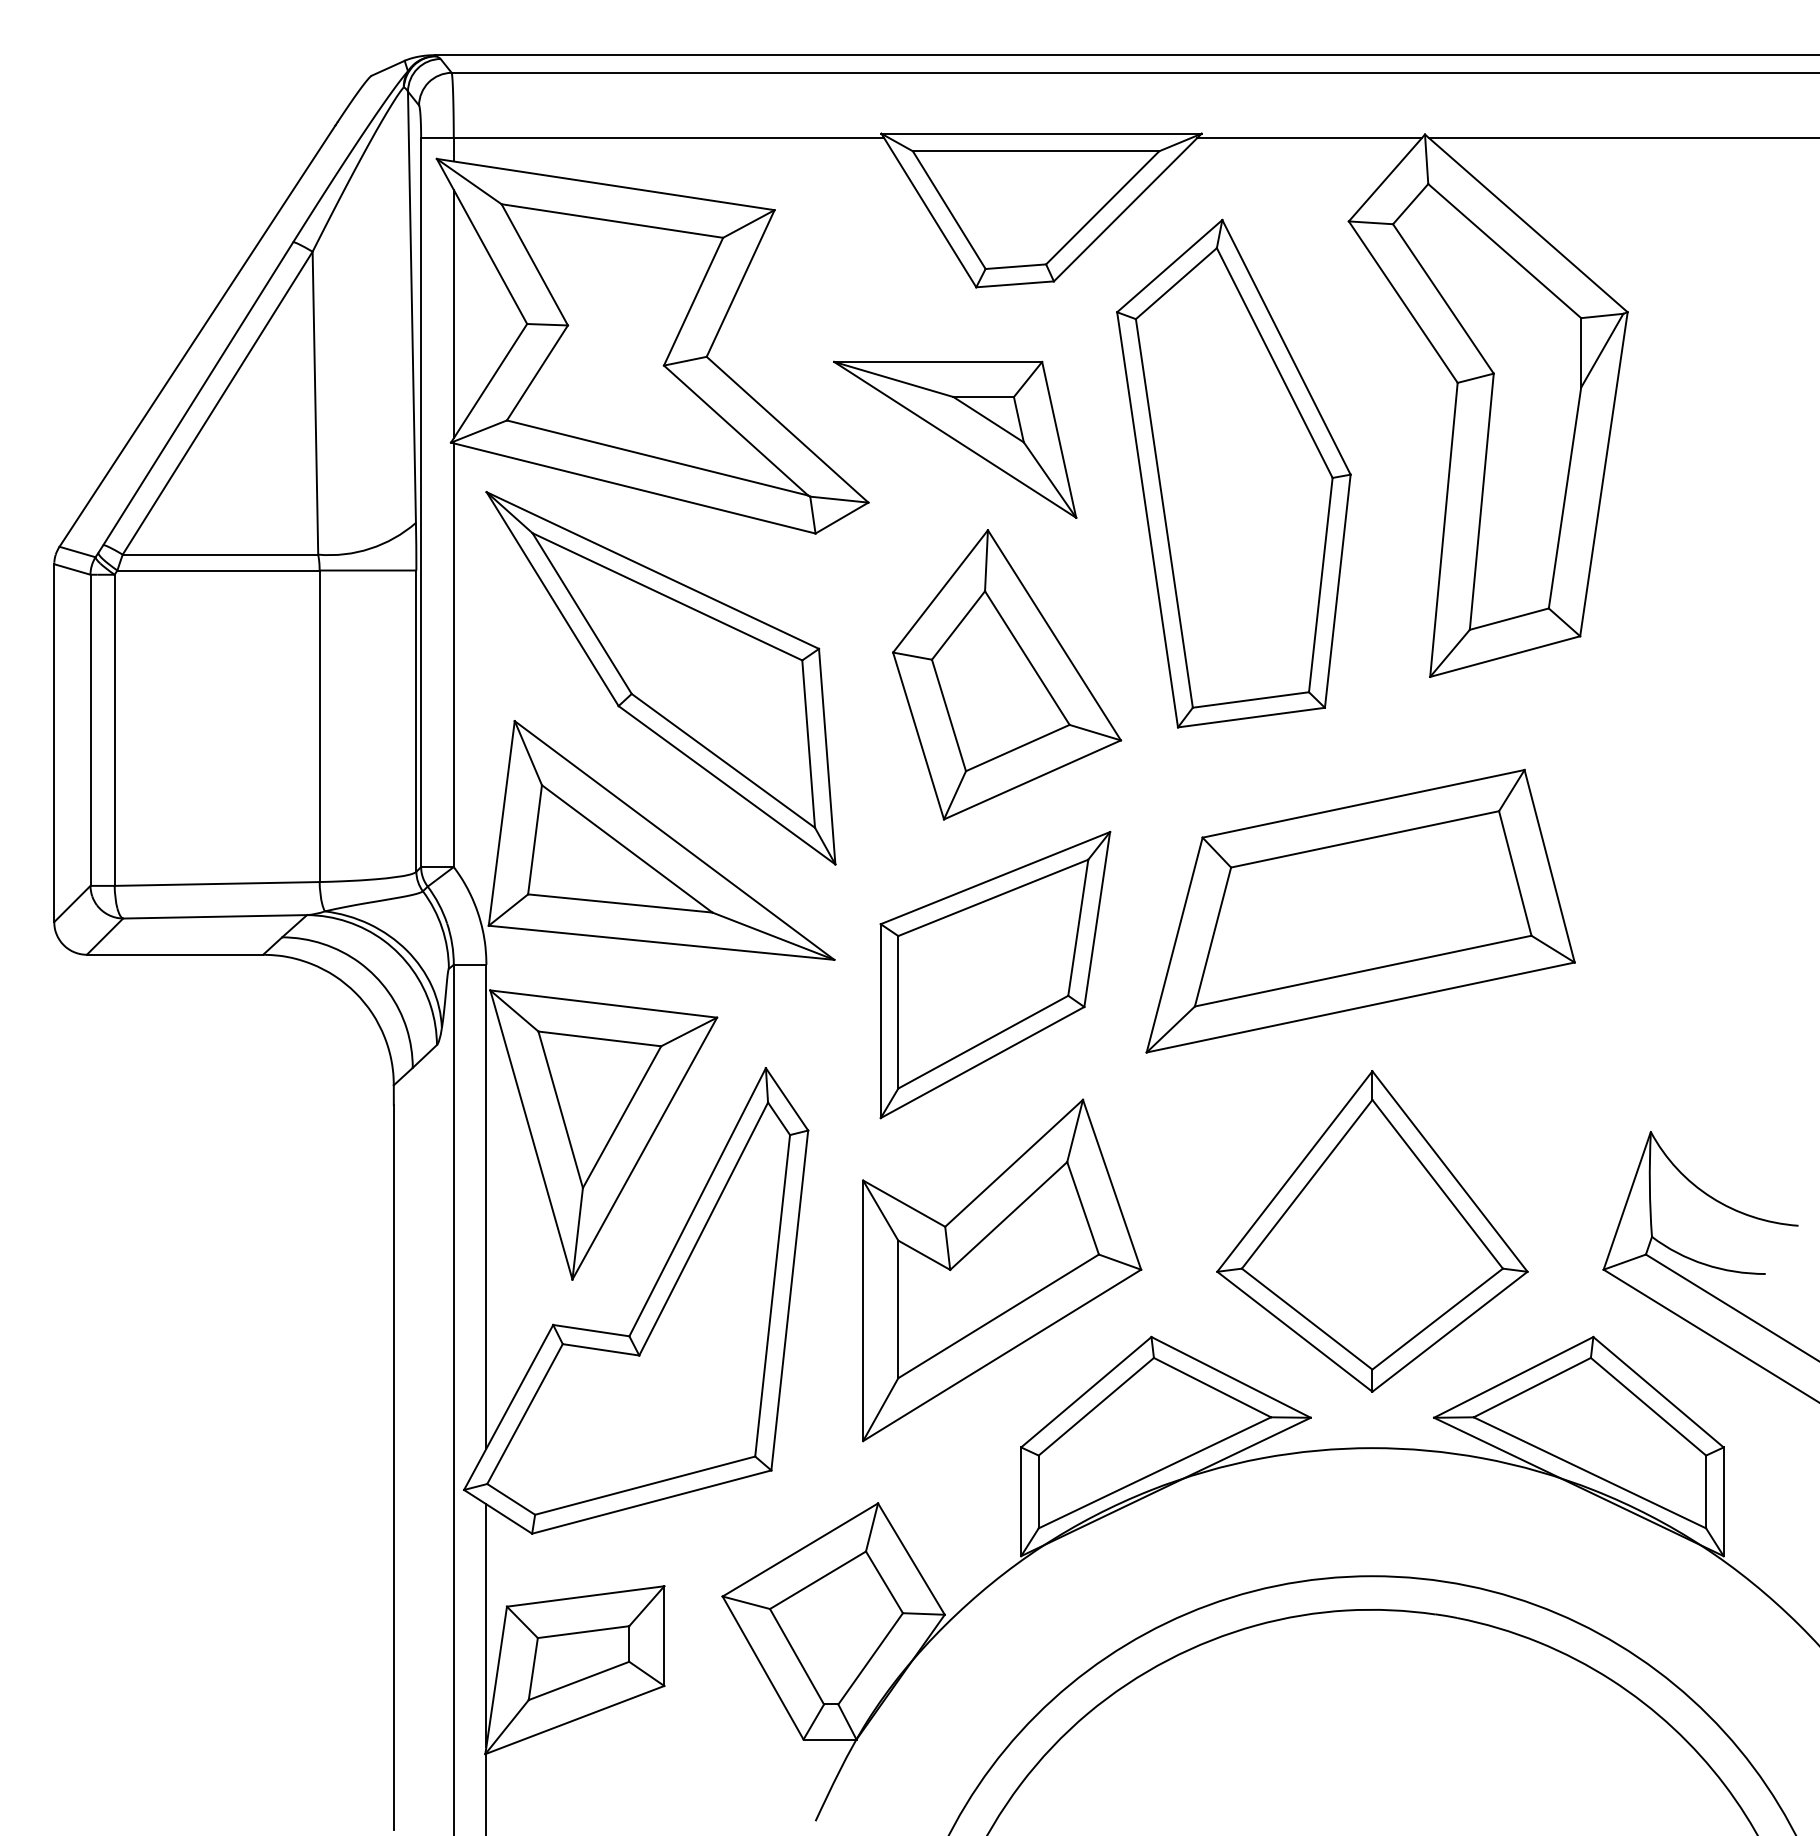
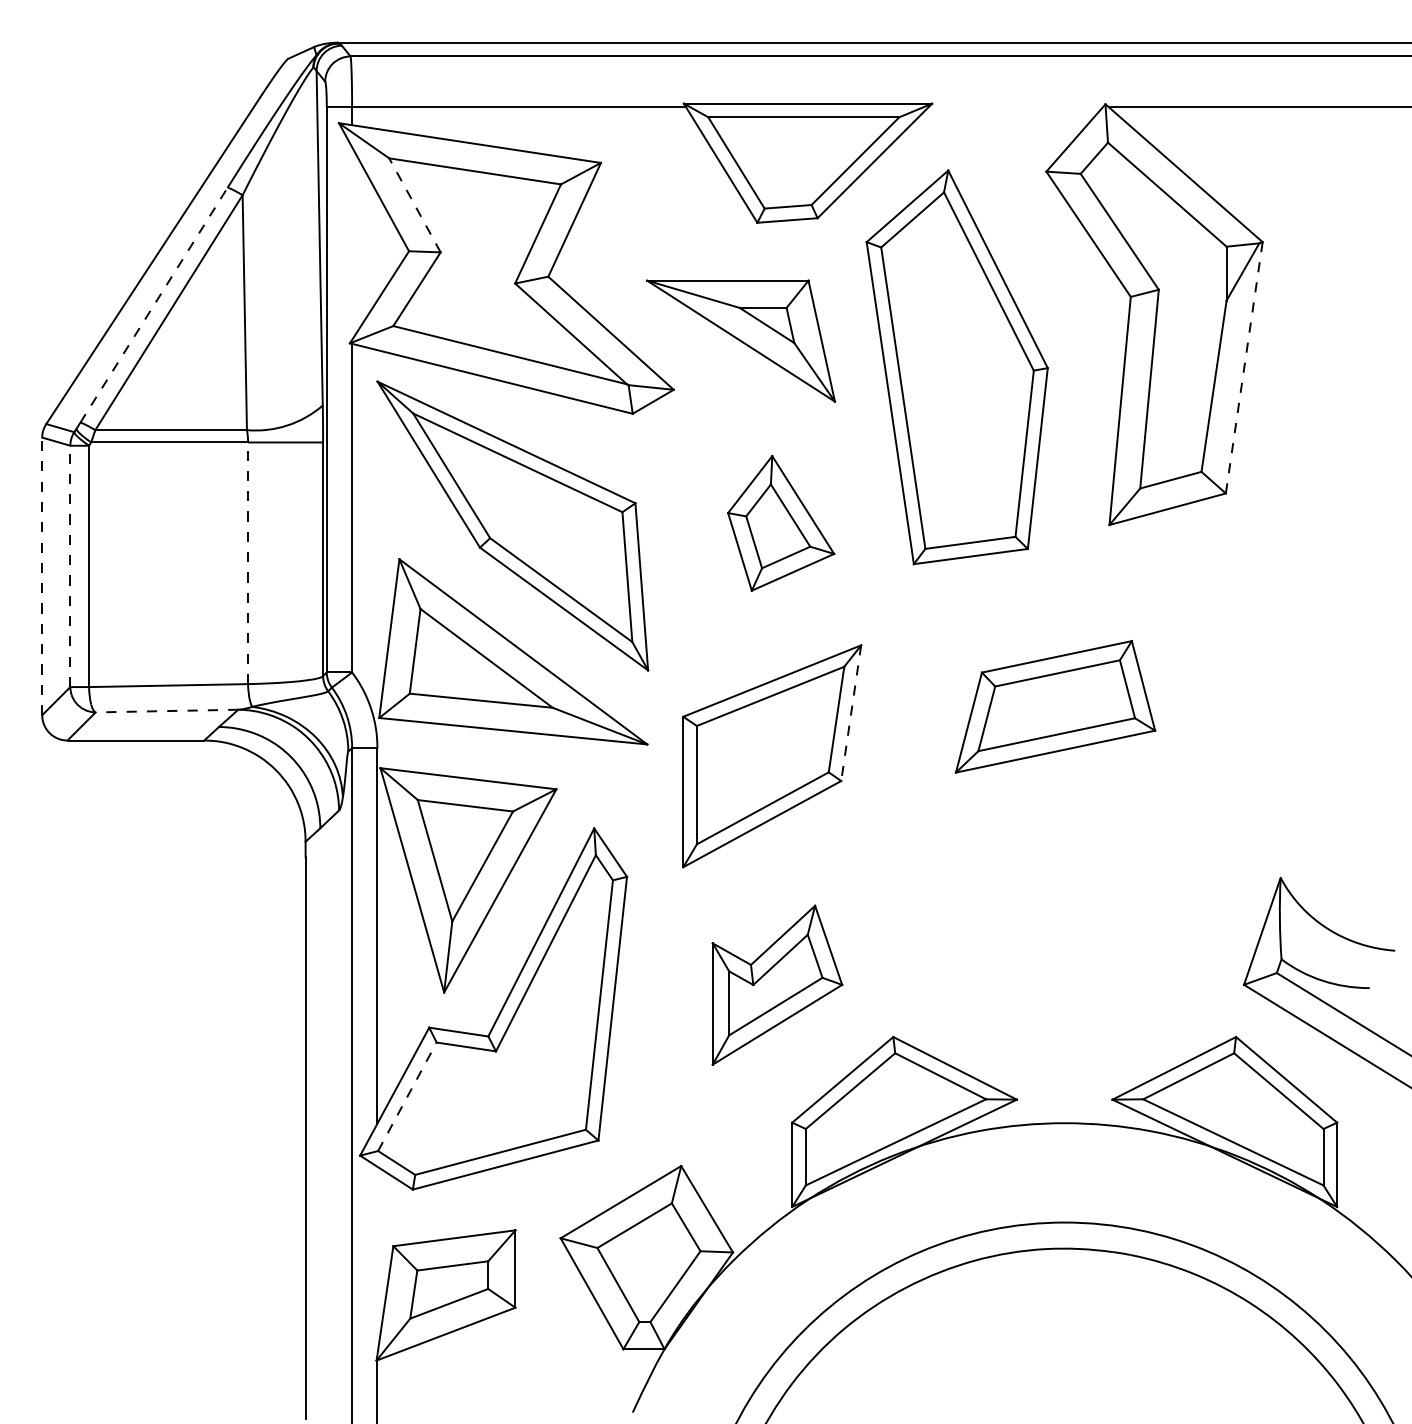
line: (1309, 137) -> (1015, 106), removed
line: (534, 265) -> (414, 205), solid -> dashed
line: (454, 314) -> (352, 243), removed
line: (197, 393) -> (153, 305), solid -> dashed
line: (1604, 475) -> (1244, 368), solid -> dashed
part: (1006, 674) -> (780, 523), size x0.6
line: (320, 726) -> (248, 563), solid -> dashed
line: (90, 730) -> (70, 566), solid -> dashed
line: (54, 743) -> (42, 576), solid -> dashed
part: (1360, 910) -> (1055, 706), size x0.6
line: (214, 917) -> (166, 711), solid -> dashed
line: (1097, 919) -> (851, 713), solid -> dashed
part: (1372, 1230) -> (1064, 954), removed
part: (1002, 1269) -> (777, 984), size x0.6
line: (525, 1413) -> (407, 1096), solid -> dashed
line: (486, 1625) -> (377, 1260), removed

